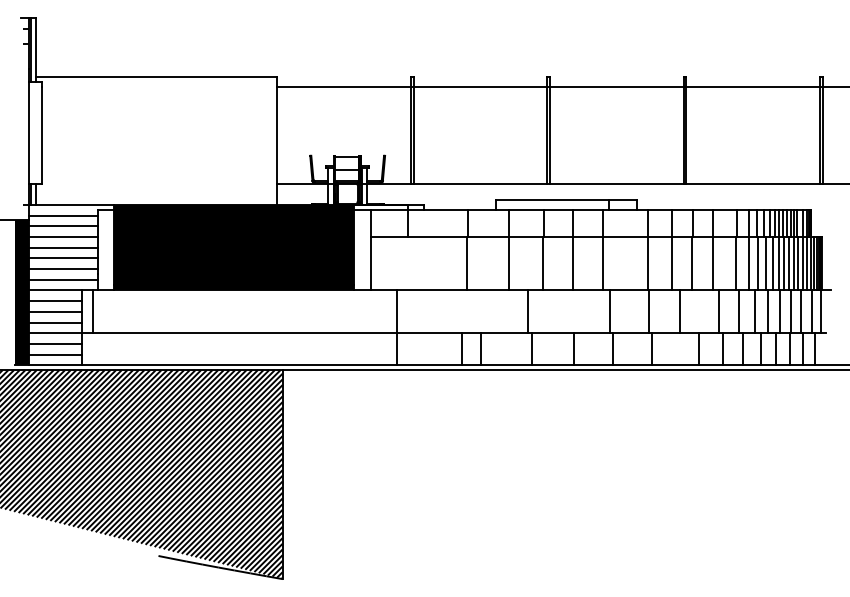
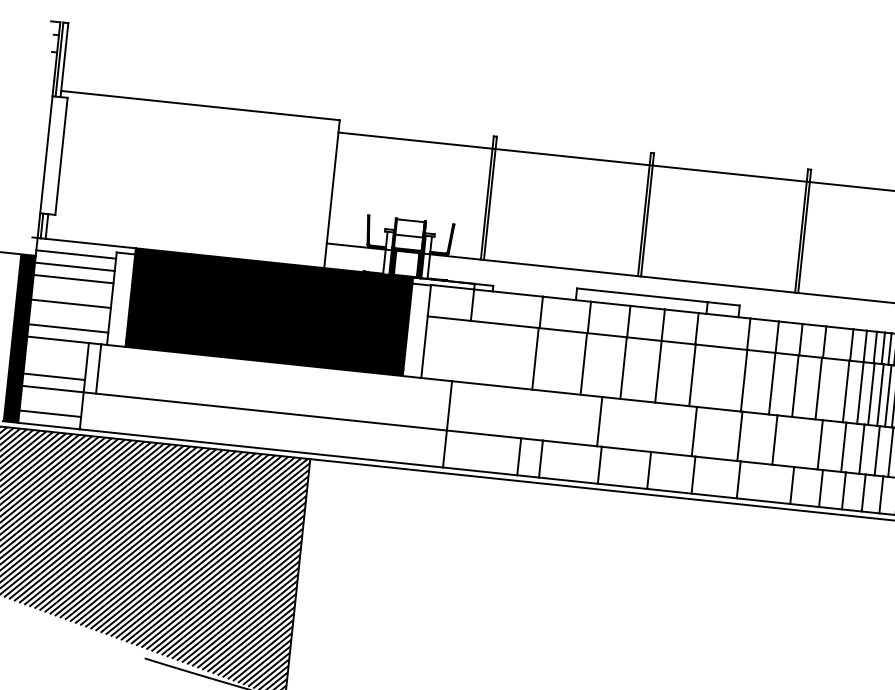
line: (62, 247) -> (71, 291), removed
line: (62, 269) -> (68, 316), removed
line: (55, 301) -> (56, 352), removed
line: (55, 311) -> (55, 364), removed
line: (55, 343) -> (51, 400), removed

